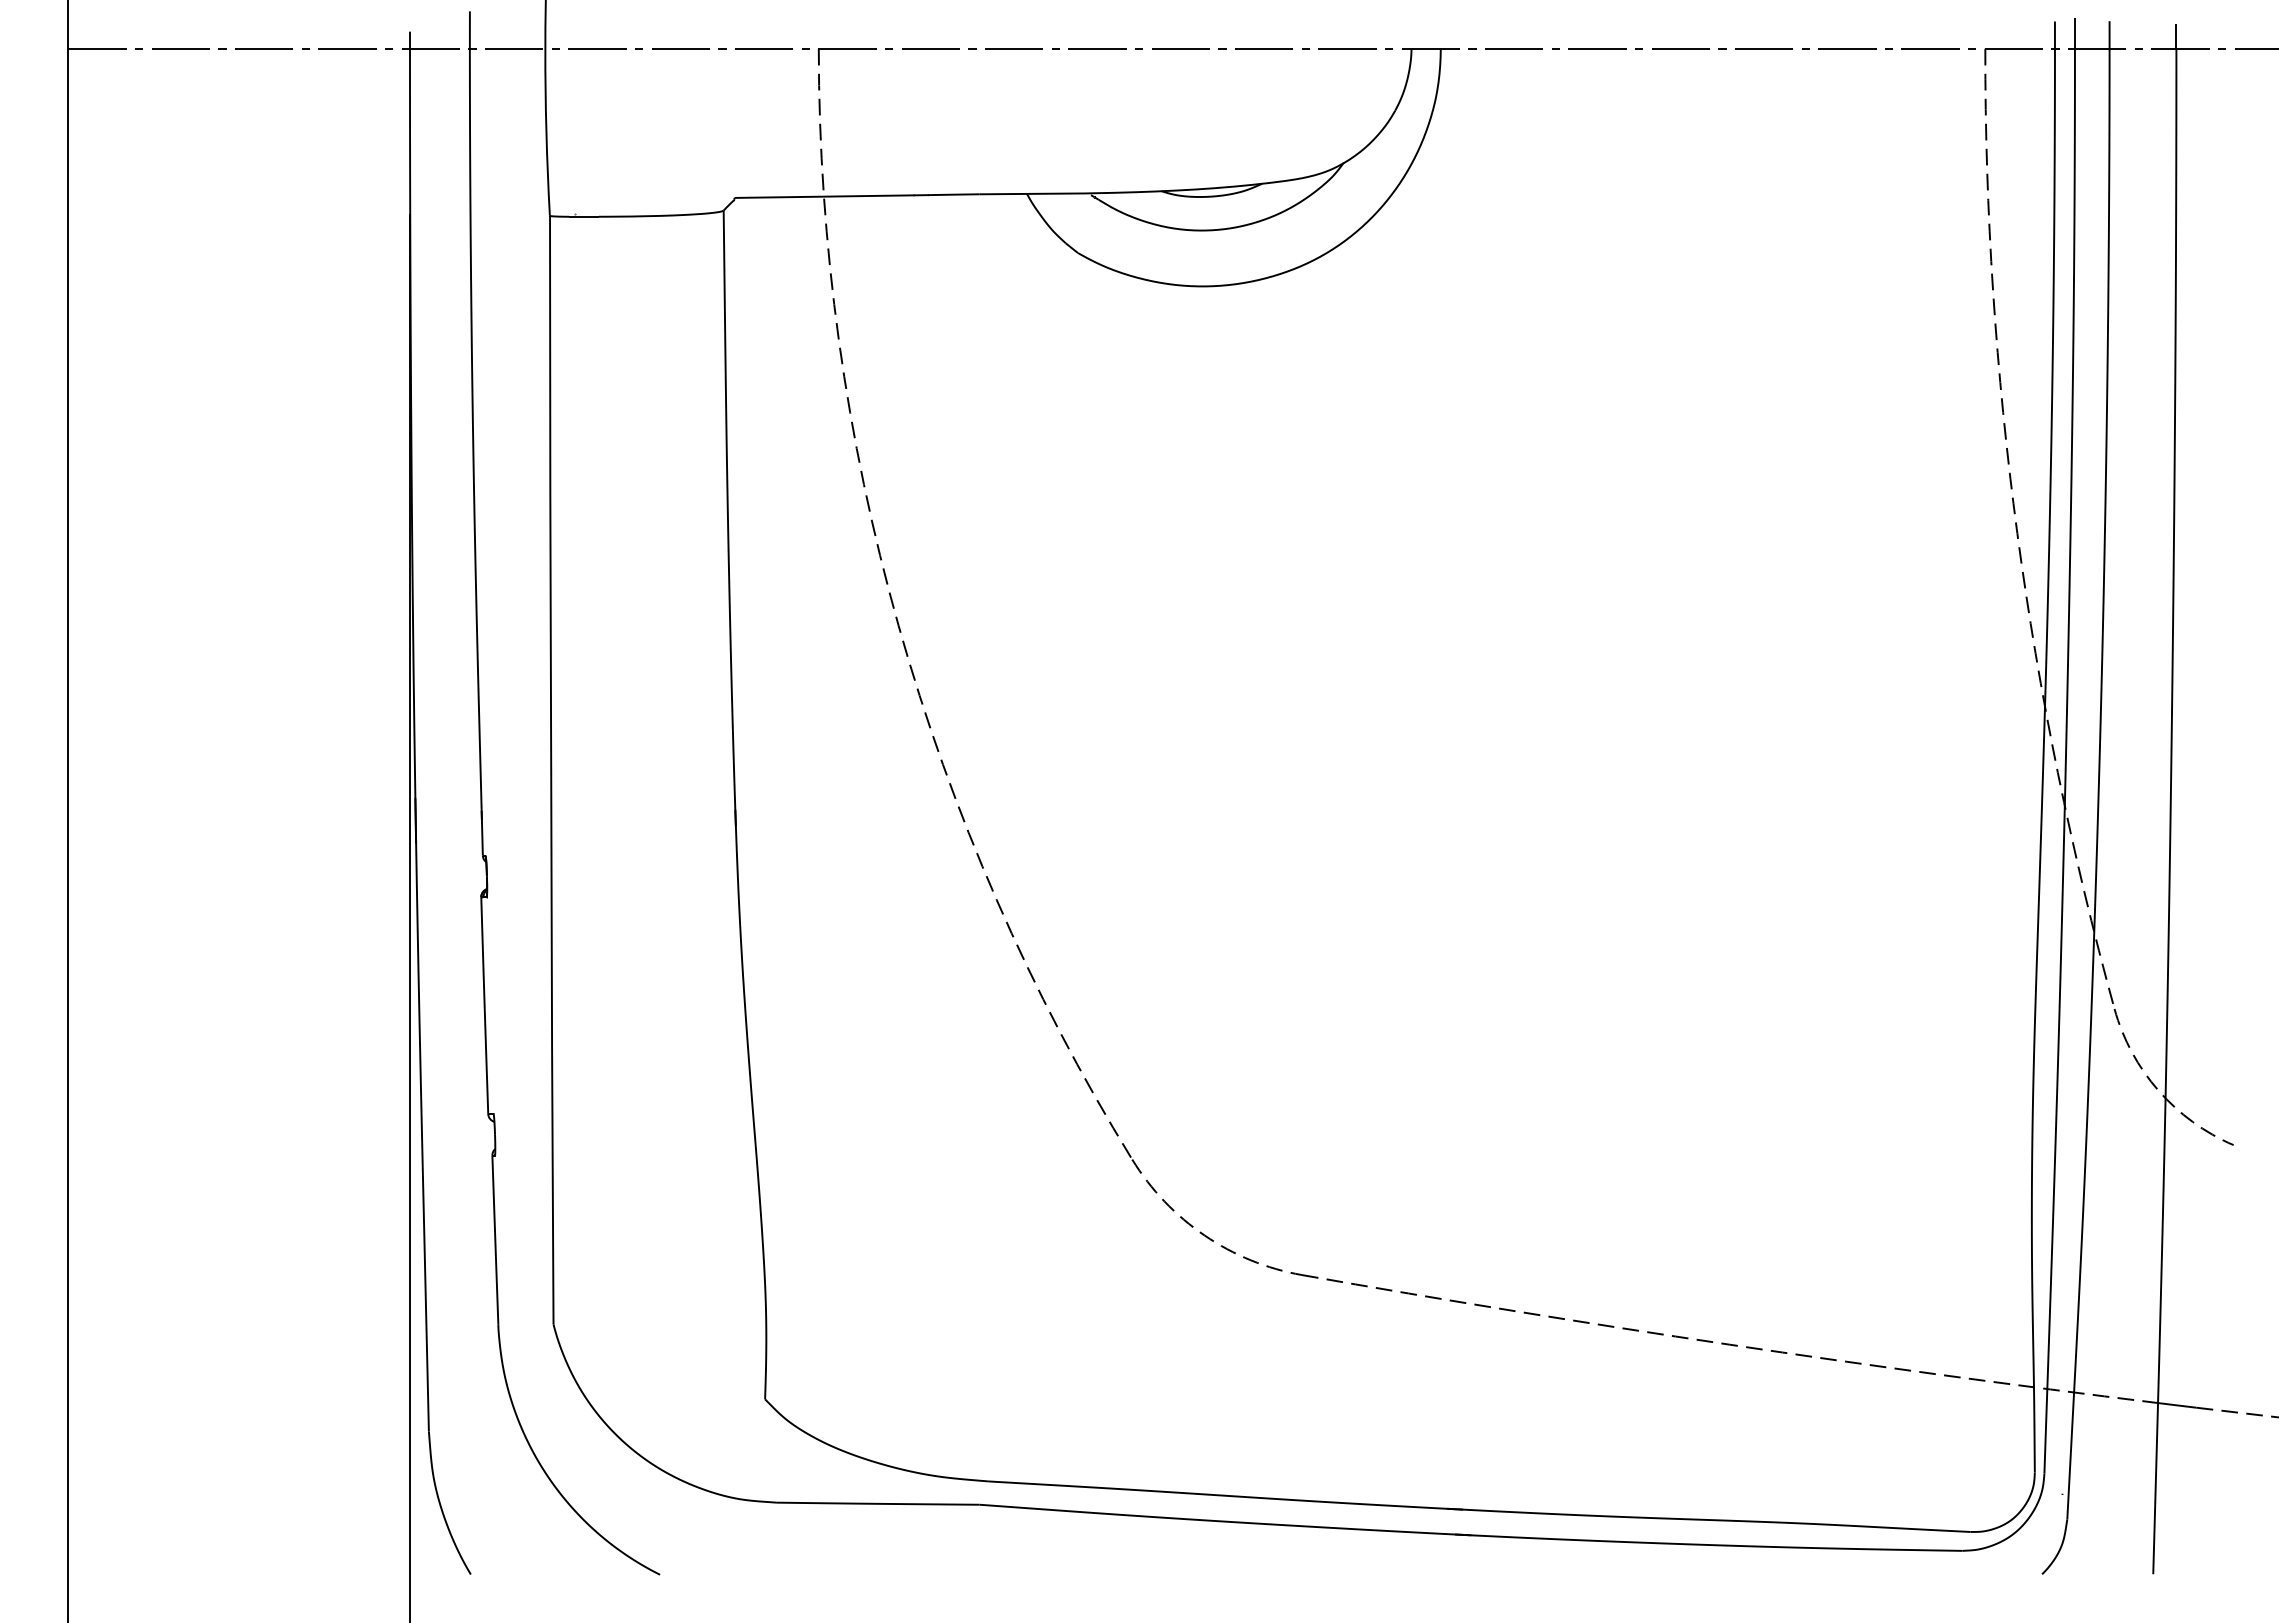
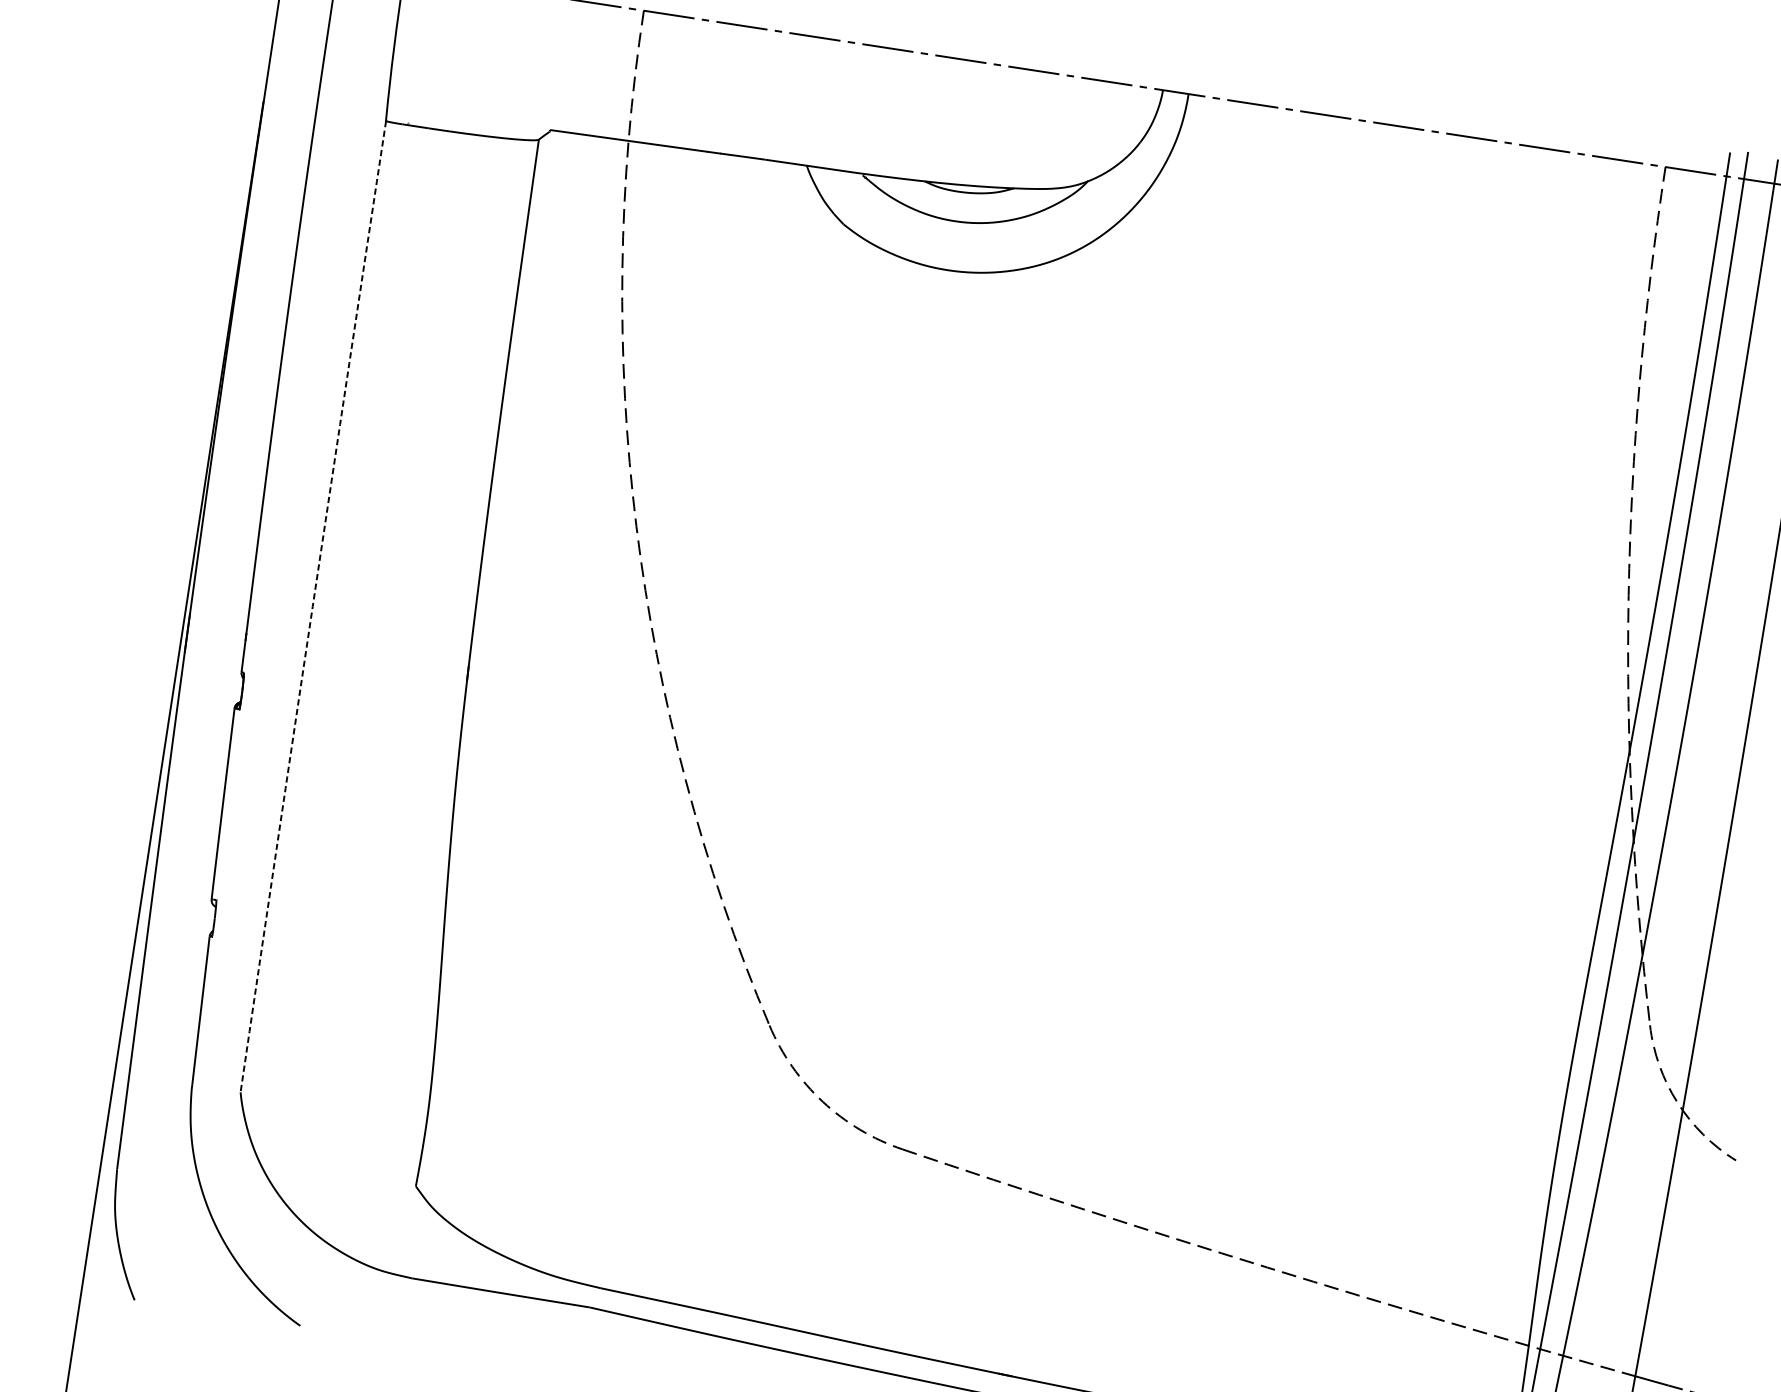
arc: (551, 770) -> (313, 606), solid -> dashed

